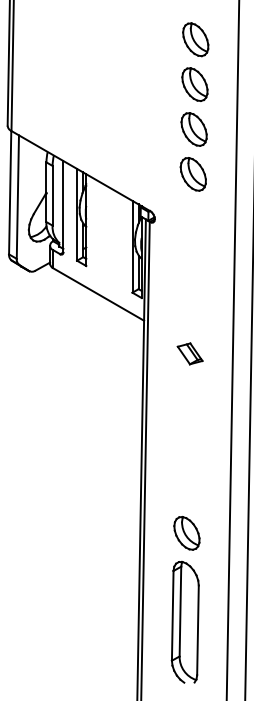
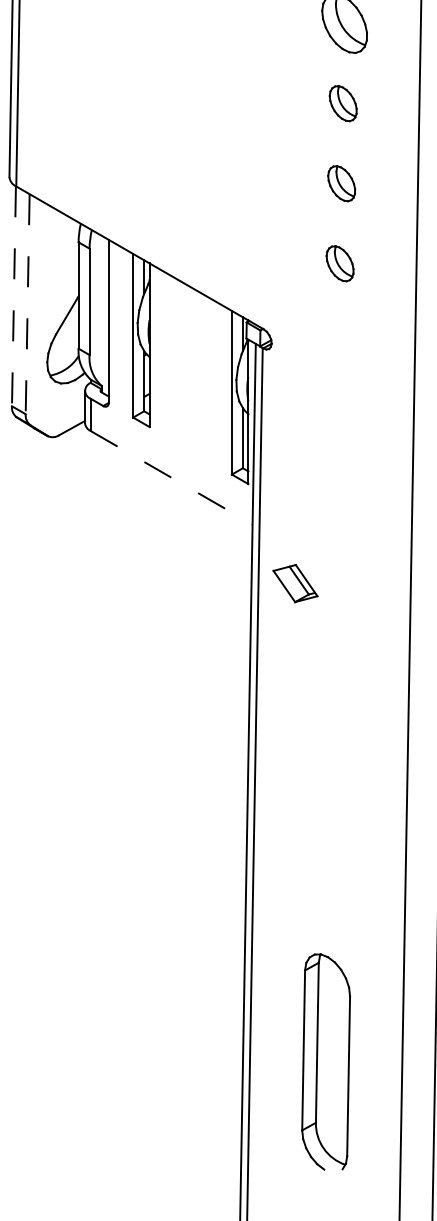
part: (194, 84) -> (342, 103), size x0.6
part: (193, 129) -> (340, 183), size x0.6
part: (192, 174) -> (338, 263), size x0.6
line: (10, 192) -> (14, 295), solid -> dashed
line: (17, 197) -> (26, 304), solid -> dashed
line: (99, 294) -> (173, 477), solid -> dashed
part: (189, 353) -> (294, 582), moved
part: (186, 533) -> (328, 903), removed

